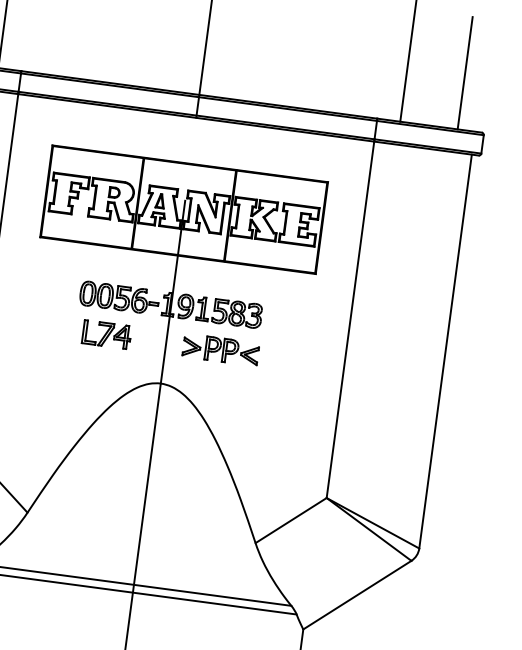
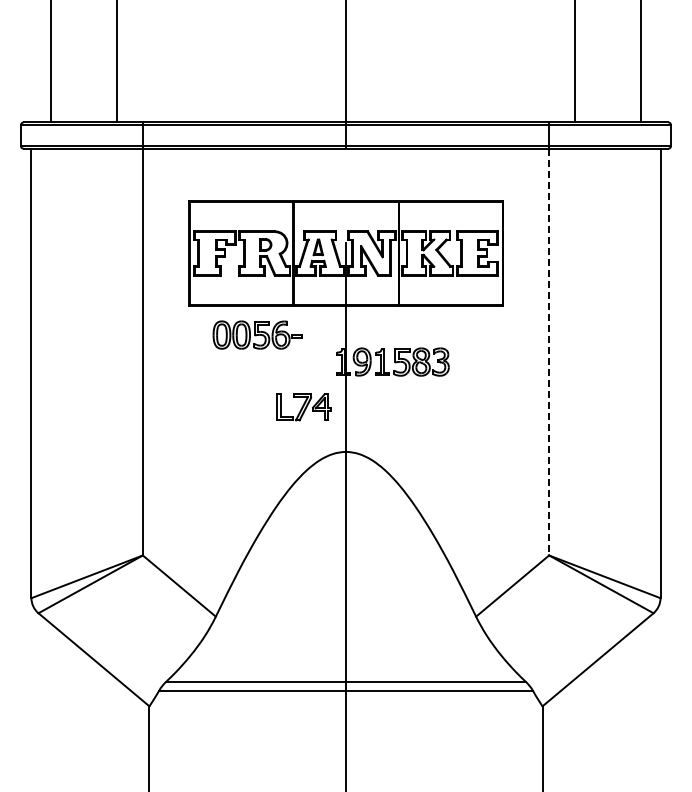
part: (119, 297) -> (257, 334), moved
line: (350, 320) -> (549, 352), solid -> dashed
part: (106, 334) -> (303, 407), moved
part: (221, 349) -> (408, 404), removed

